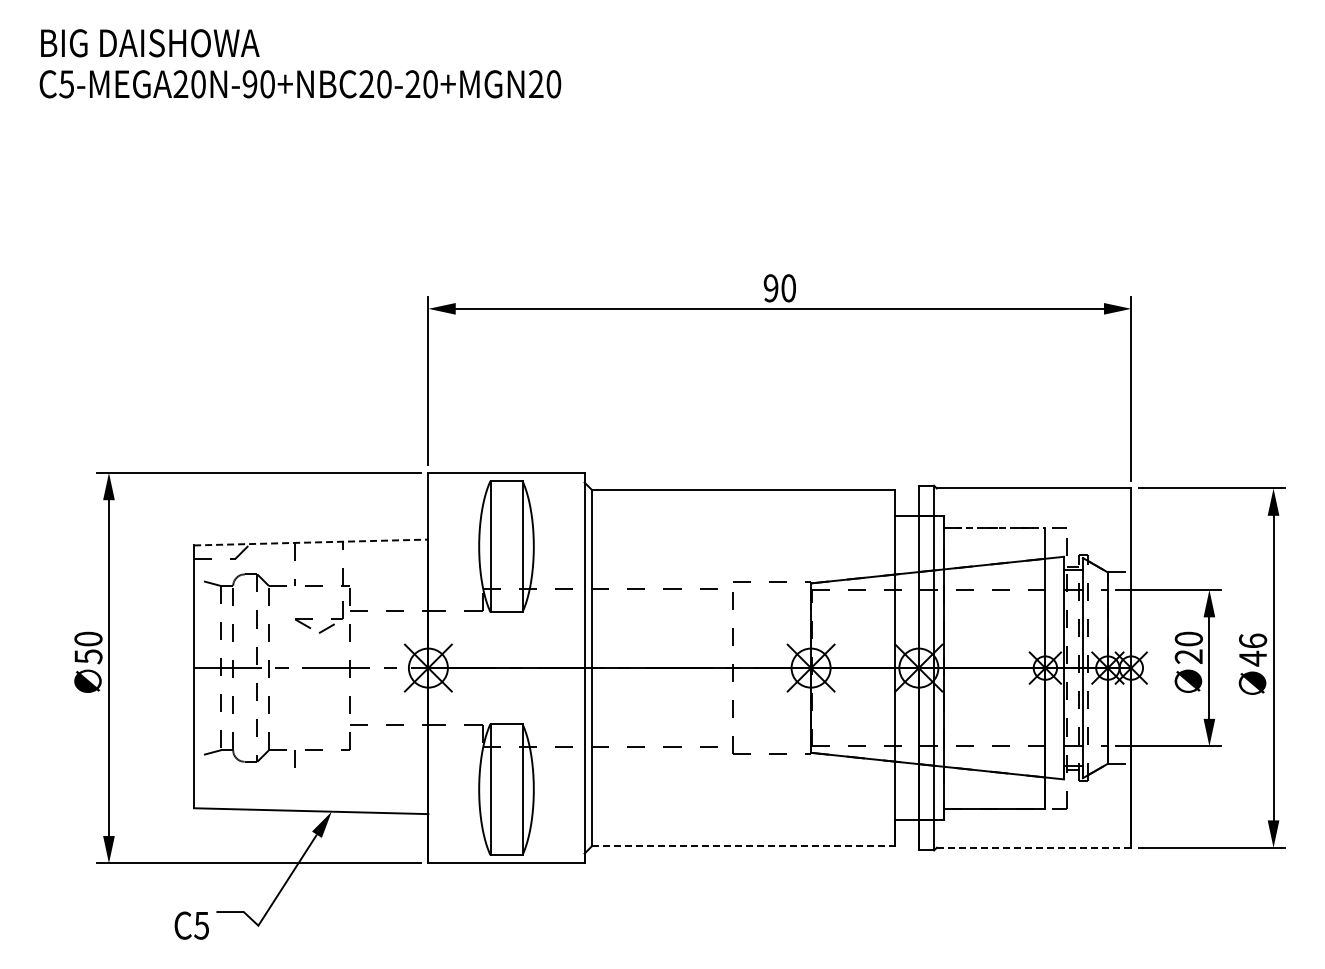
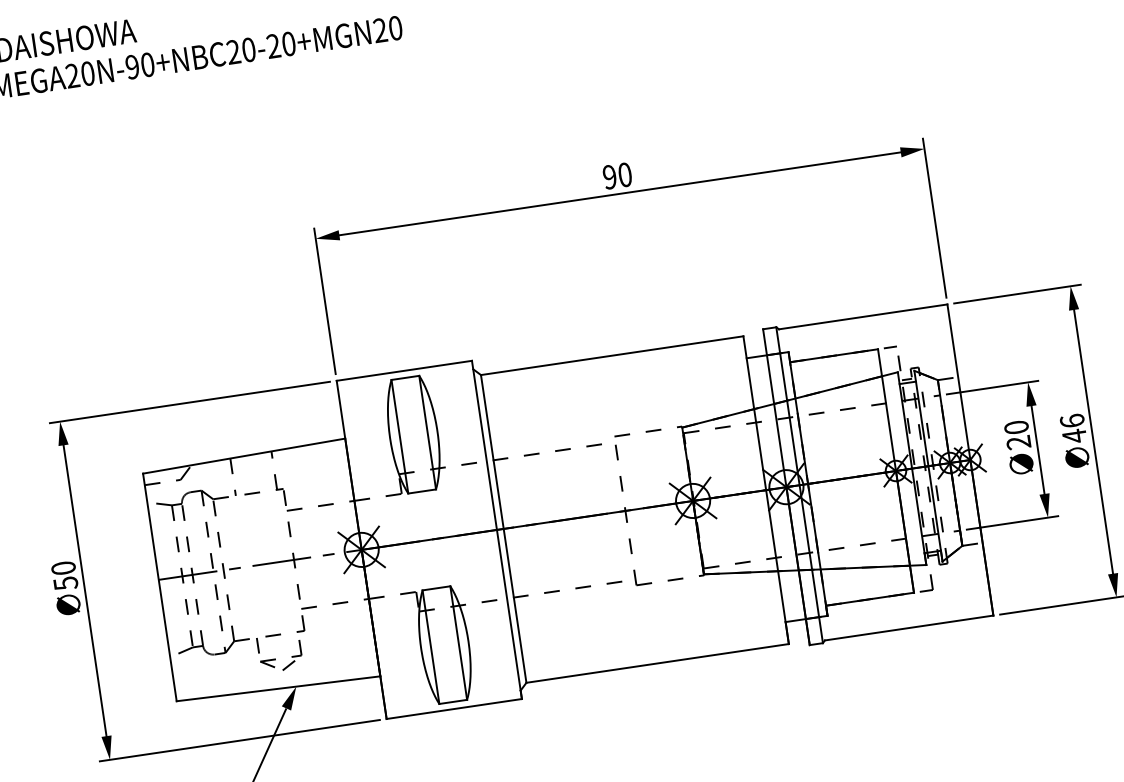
line: (994, 527) -> (833, 355), dashed -> solid
line: (311, 542) -> (244, 456), dashed -> solid
part: (312, 618) -> (275, 658), moved
line: (743, 845) -> (657, 663), dashed -> solid
line: (1034, 847) -> (909, 627), dashed -> solid

